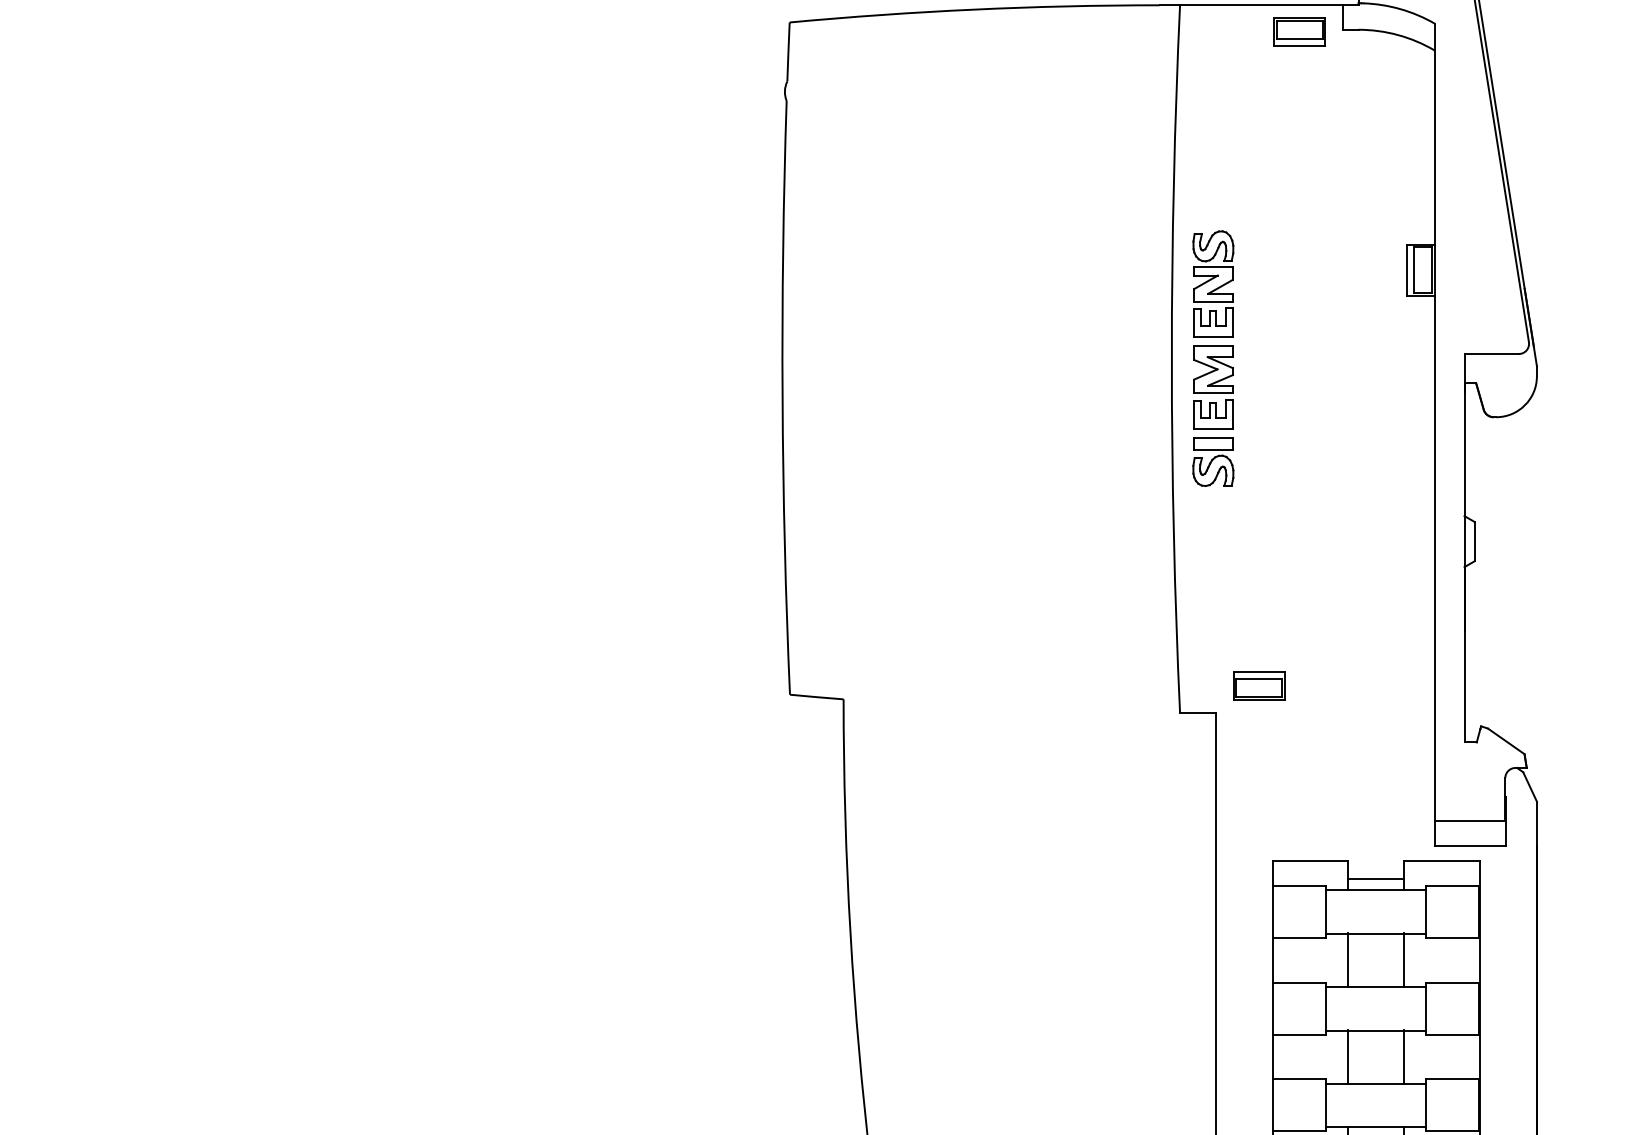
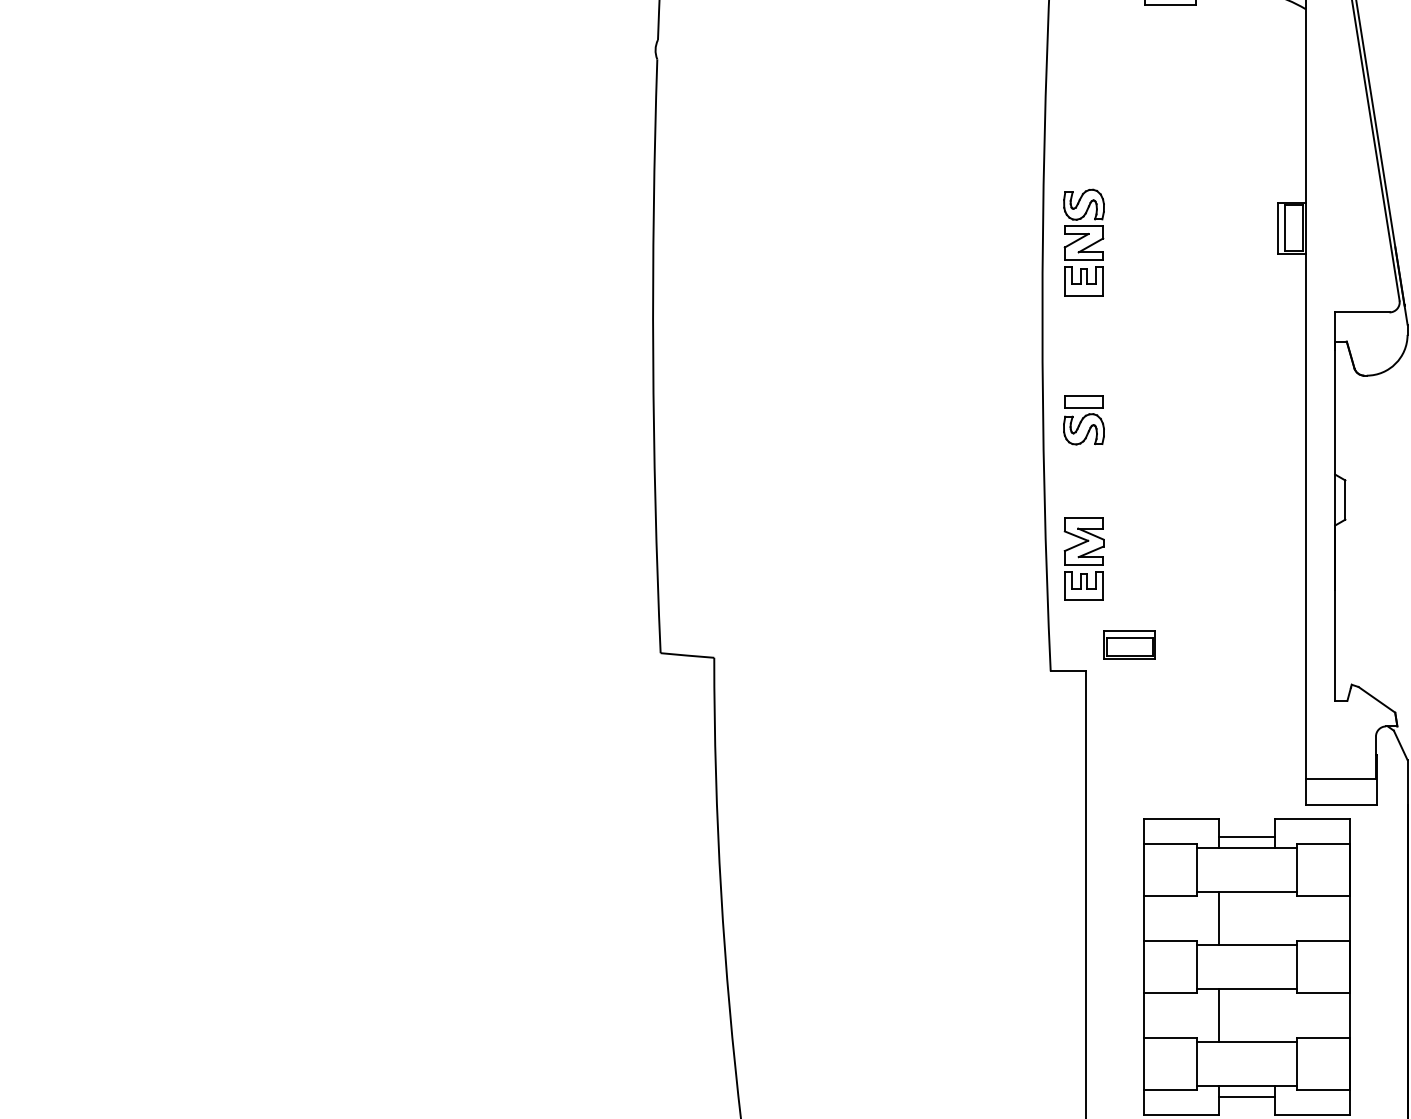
part: (1213, 387) -> (1084, 558), moved
line: (1404, 959) -> (1275, 917), removed
line: (1404, 1056) -> (1275, 1014), removed

